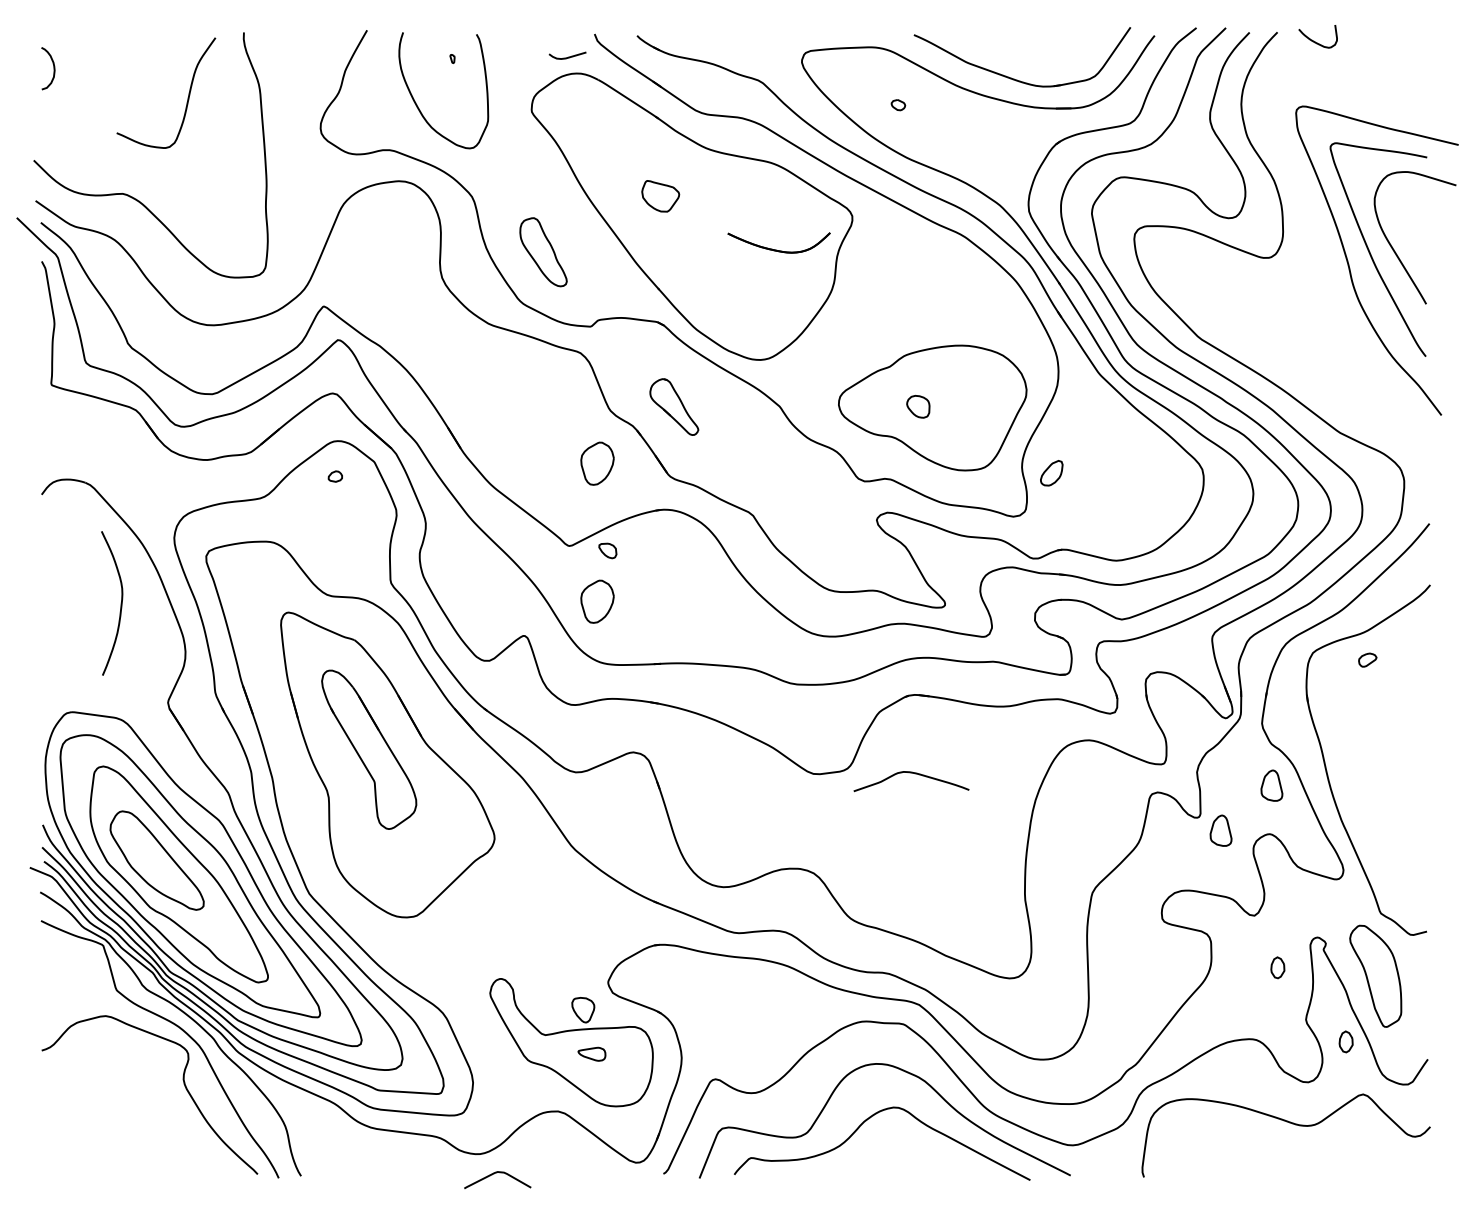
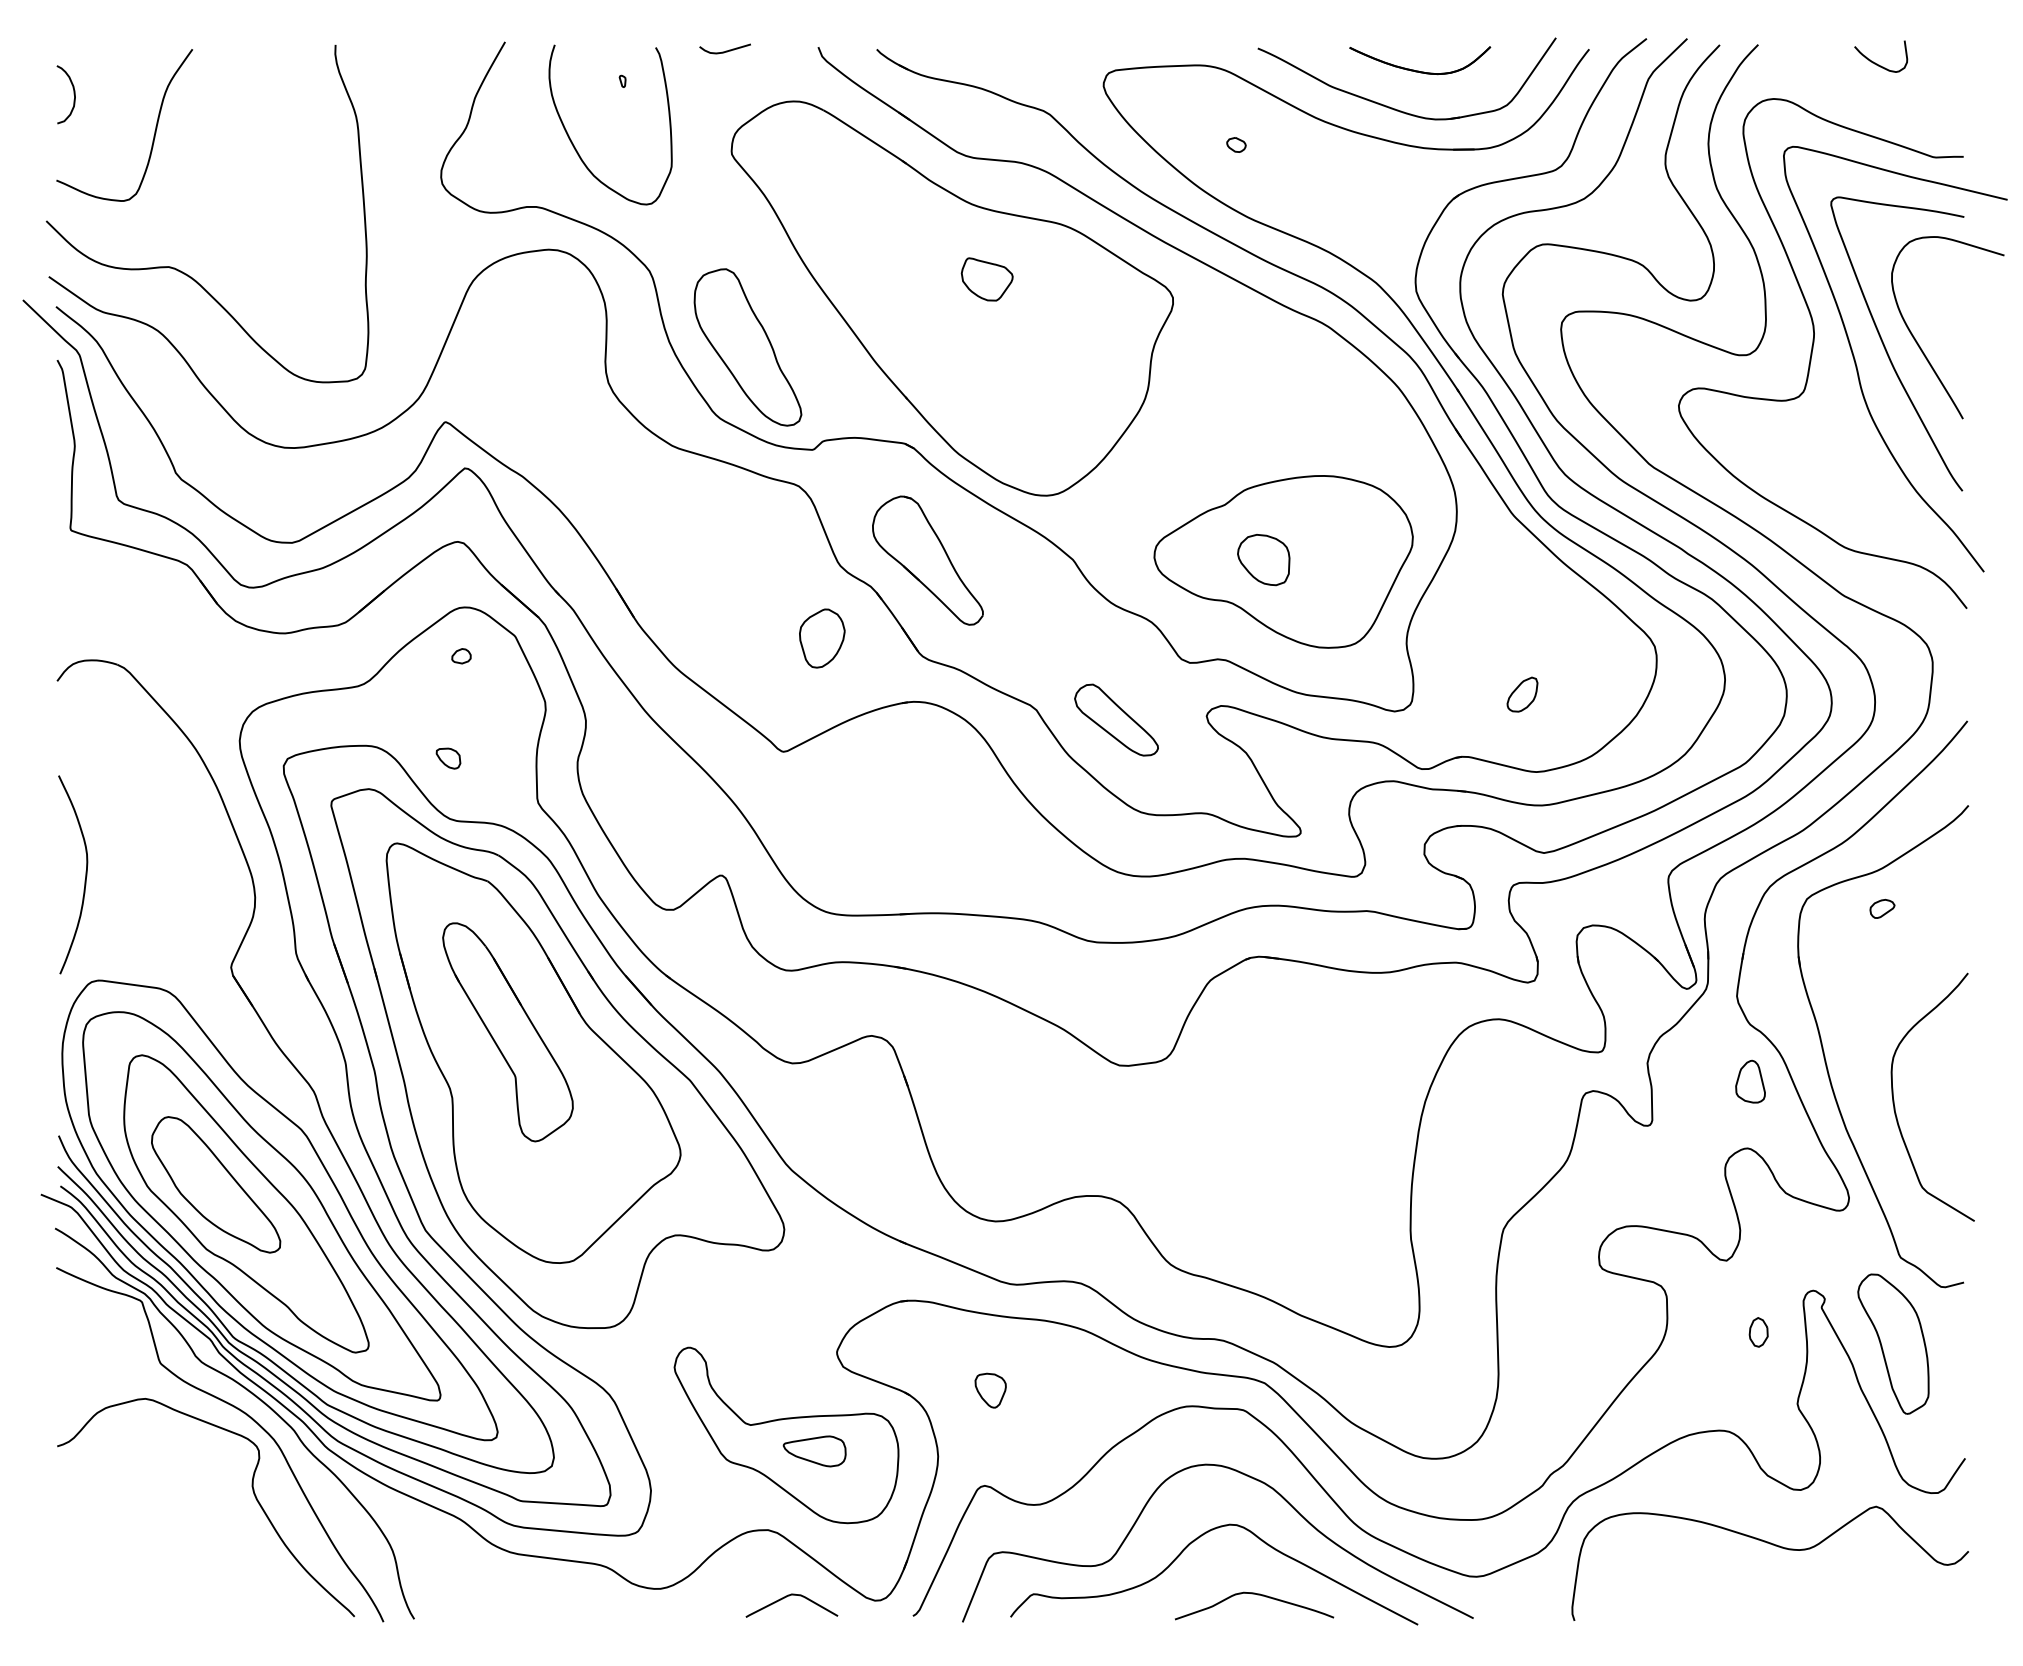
curve: (1315, 41) -> (1877, 63), moved
curve: (567, 56) -> (725, 50), moved
curve: (187, 96) -> (154, 130), moved
part: (660, 196) -> (986, 279), moved
part: (777, 250) -> (1418, 70), moved
part: (543, 252) -> (747, 347), size x1.67
curve: (1317, 253) -> (1813, 349), added
part: (673, 407) -> (927, 560), size x1.67
part: (918, 407) -> (1263, 560), size x1.67
part: (1051, 473) -> (1522, 694), moved
part: (811, 522) -> (1116, 719), added
part: (607, 550) -> (448, 758), moved
part: (597, 601) -> (822, 828), removed
curve: (121, 603) -> (85, 874), moved
part: (405, 768) -> (557, 1058), added
curve: (913, 773) -> (1257, 1595), moved
curve: (1376, 799) -> (1894, 1100), added
part: (1221, 830) -> (1680, 1143), removed
part: (583, 1010) -> (990, 1390), moved
part: (1345, 1041) -> (1852, 1434), removed
part: (591, 1054) -> (814, 1451), size x1.67
curve: (495, 1173) -> (789, 1596), moved

